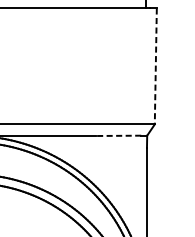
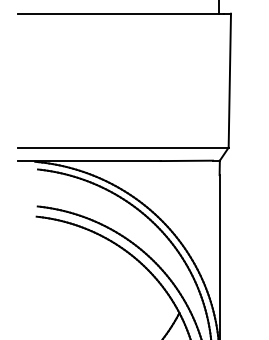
line: (155, 66) -> (229, 80), dashed -> solid
line: (118, 135) -> (186, 160), dashed -> solid

